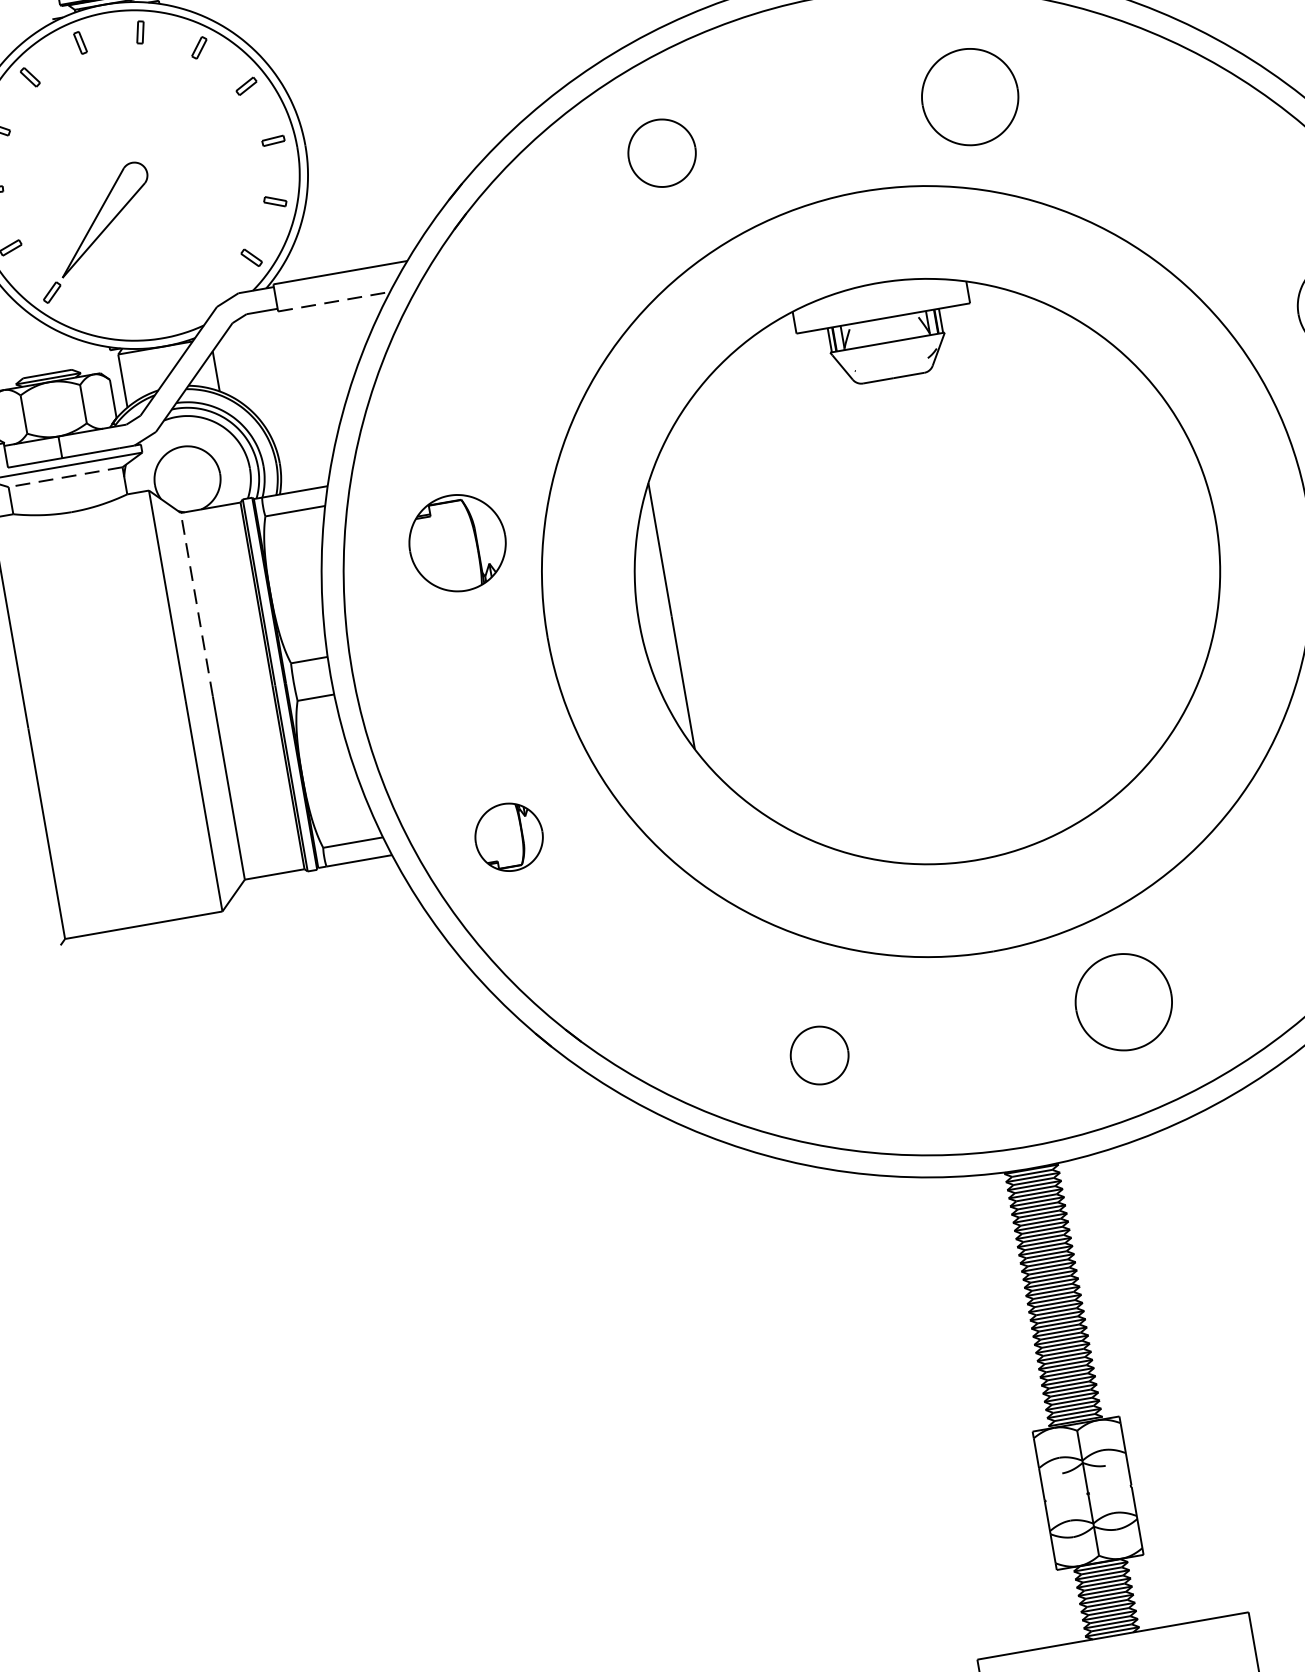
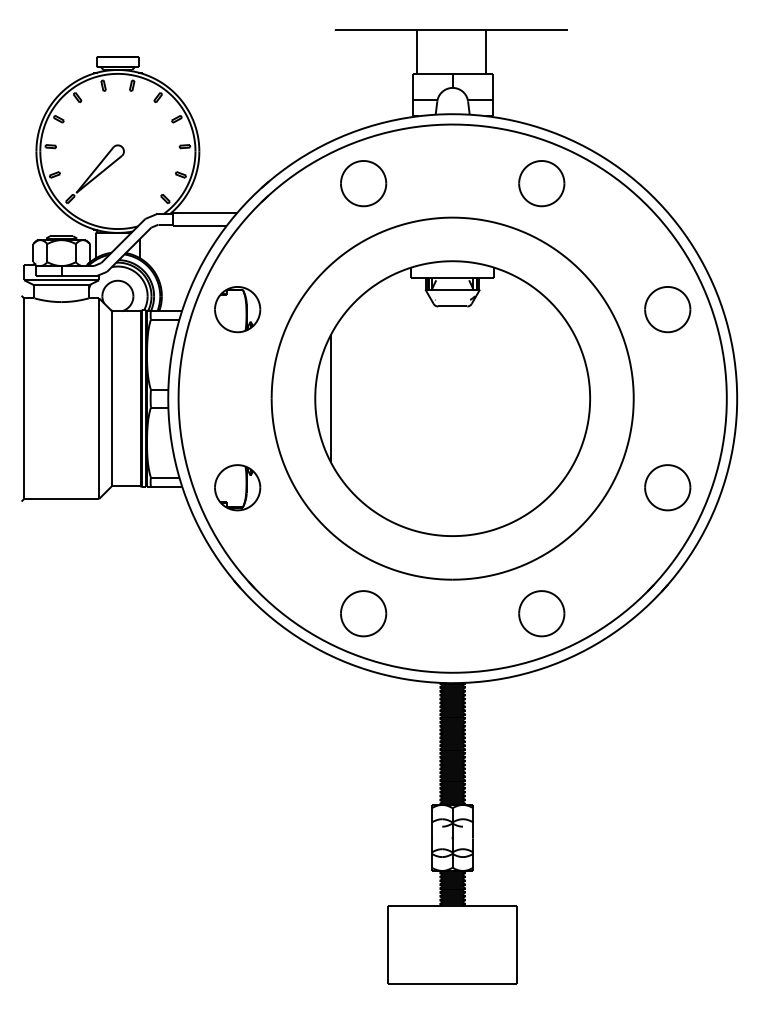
part: (969, 96) -> (541, 183), moved
part: (661, 152) -> (363, 183), size x1.43
line: (334, 300) -> (200, 225), dashed -> solid
line: (65, 477) -> (61, 285), dashed -> solid
part: (457, 543) -> (237, 309), moved
line: (197, 603) -> (112, 354), dashed -> solid
part: (508, 836) -> (237, 487), size x1.43
part: (1123, 1001) -> (541, 613), moved
part: (818, 1054) -> (363, 613), size x1.67

